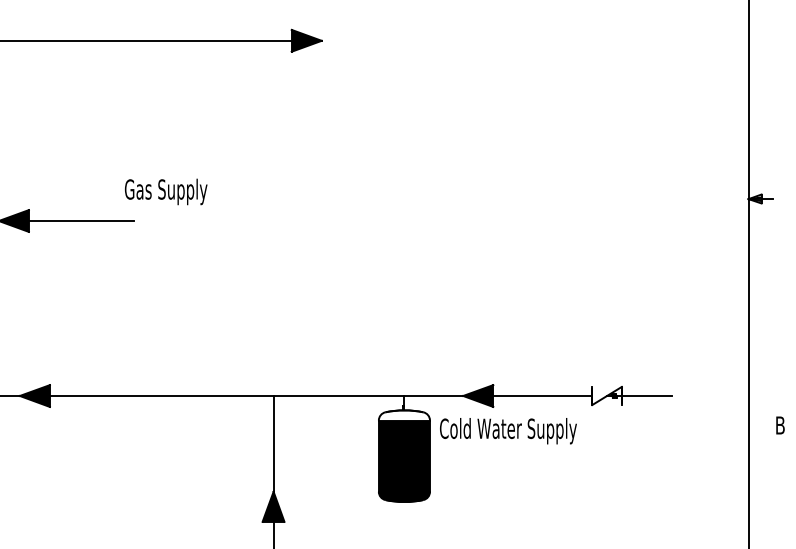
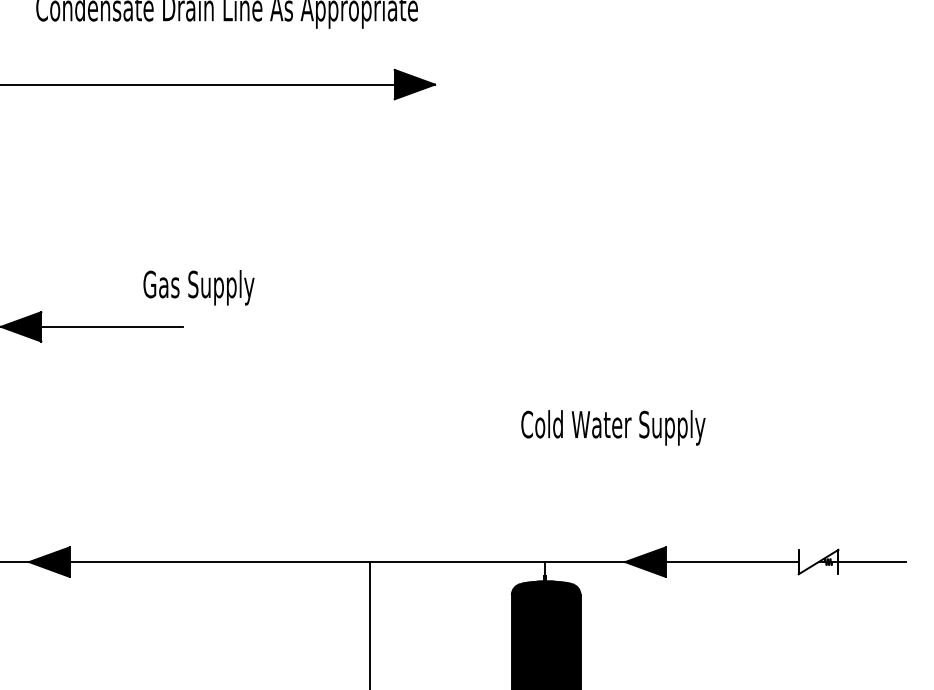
text: (166, 191) -> (199, 287), moved
fill: (403, 415) -> (544, 588), added
text: (508, 431) -> (613, 428), moved

